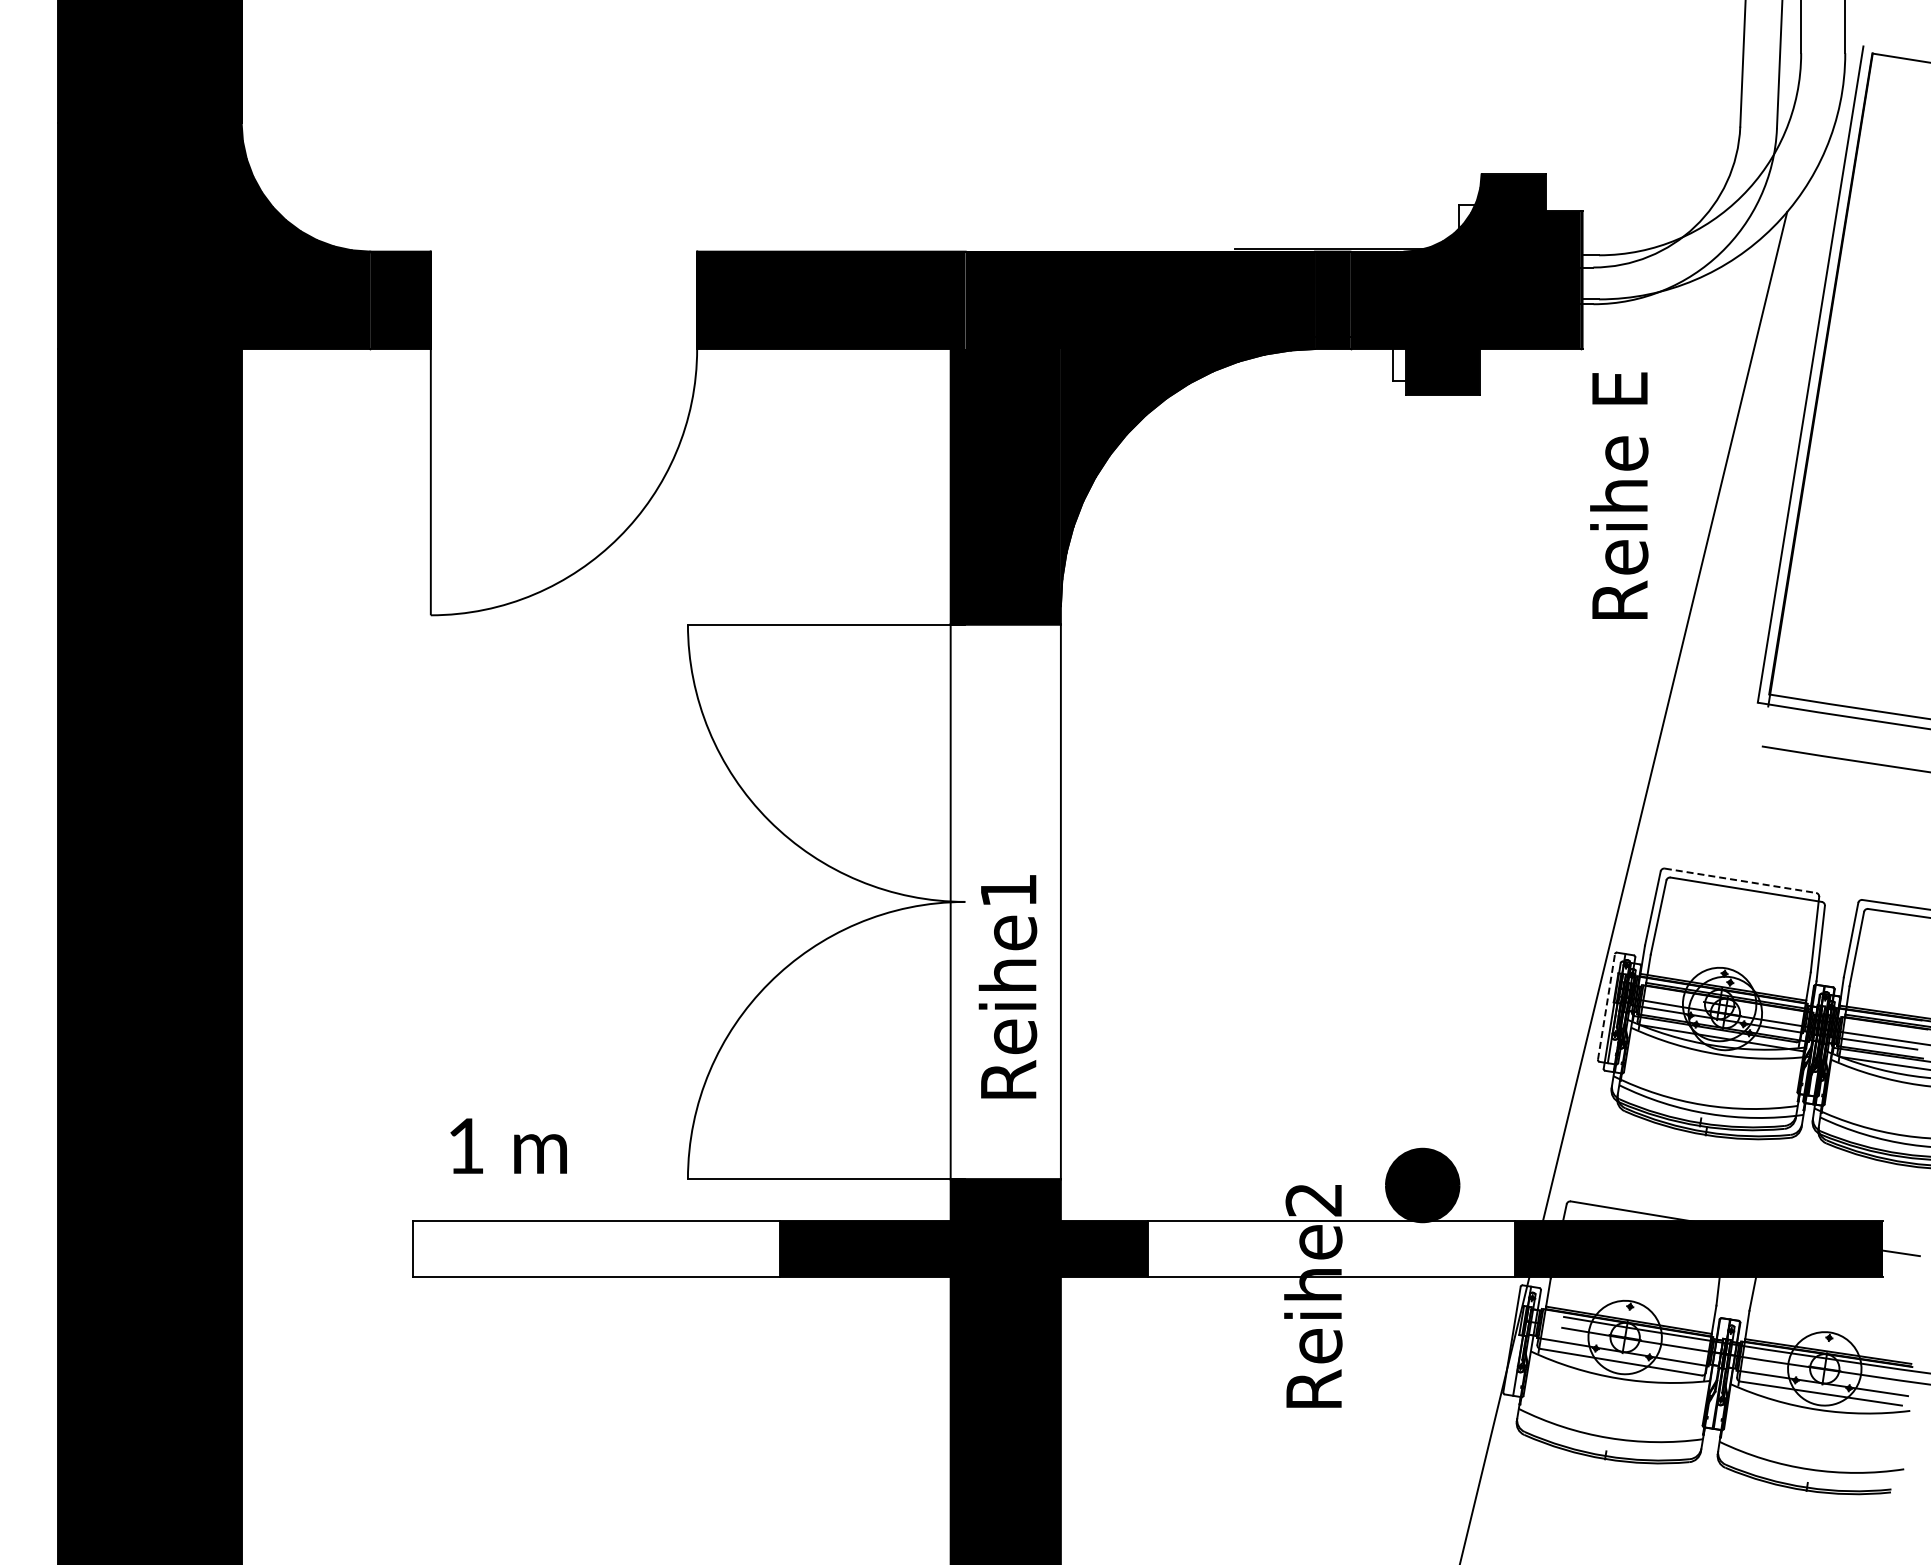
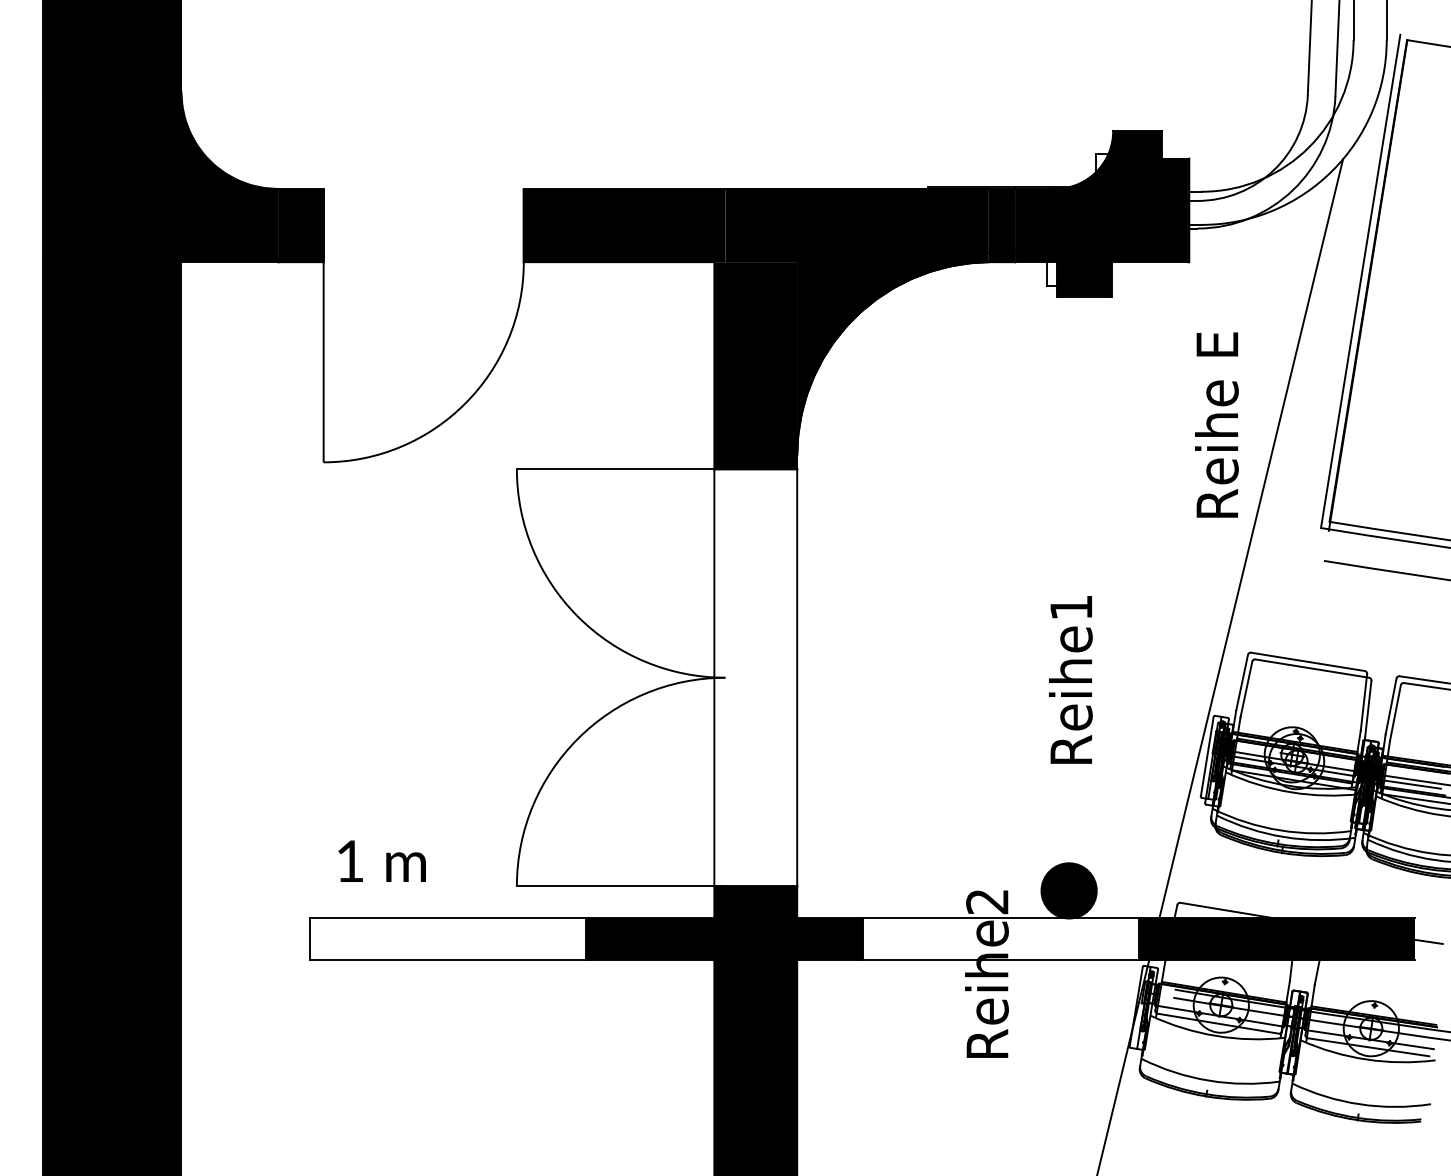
text: (1619, 495) -> (1217, 424), moved
line: (1740, 880) -> (1307, 661), dashed -> solid
text: (1007, 986) -> (1070, 679), moved
line: (1606, 1006) -> (1207, 756), dashed -> solid

